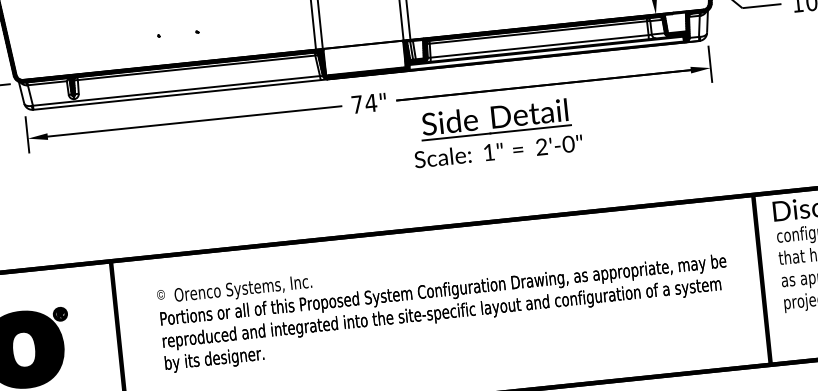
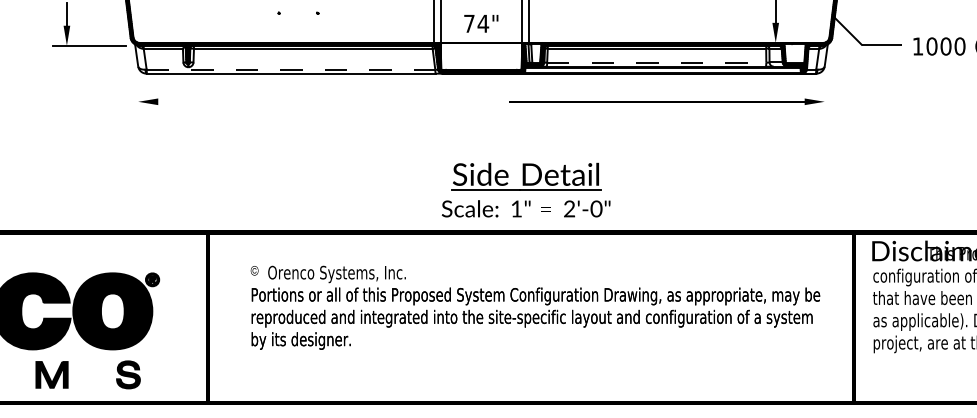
line: (539, 46) -> (656, 62), solid -> dashed
line: (710, 63) -> (824, 97), removed
line: (177, 90) -> (291, 69), solid -> dashed
text: (369, 103) -> (481, 23), moved
line: (194, 121) -> (305, 101), removed
part: (495, 132) -> (525, 189), moved
line: (27, 134) -> (138, 97), removed

